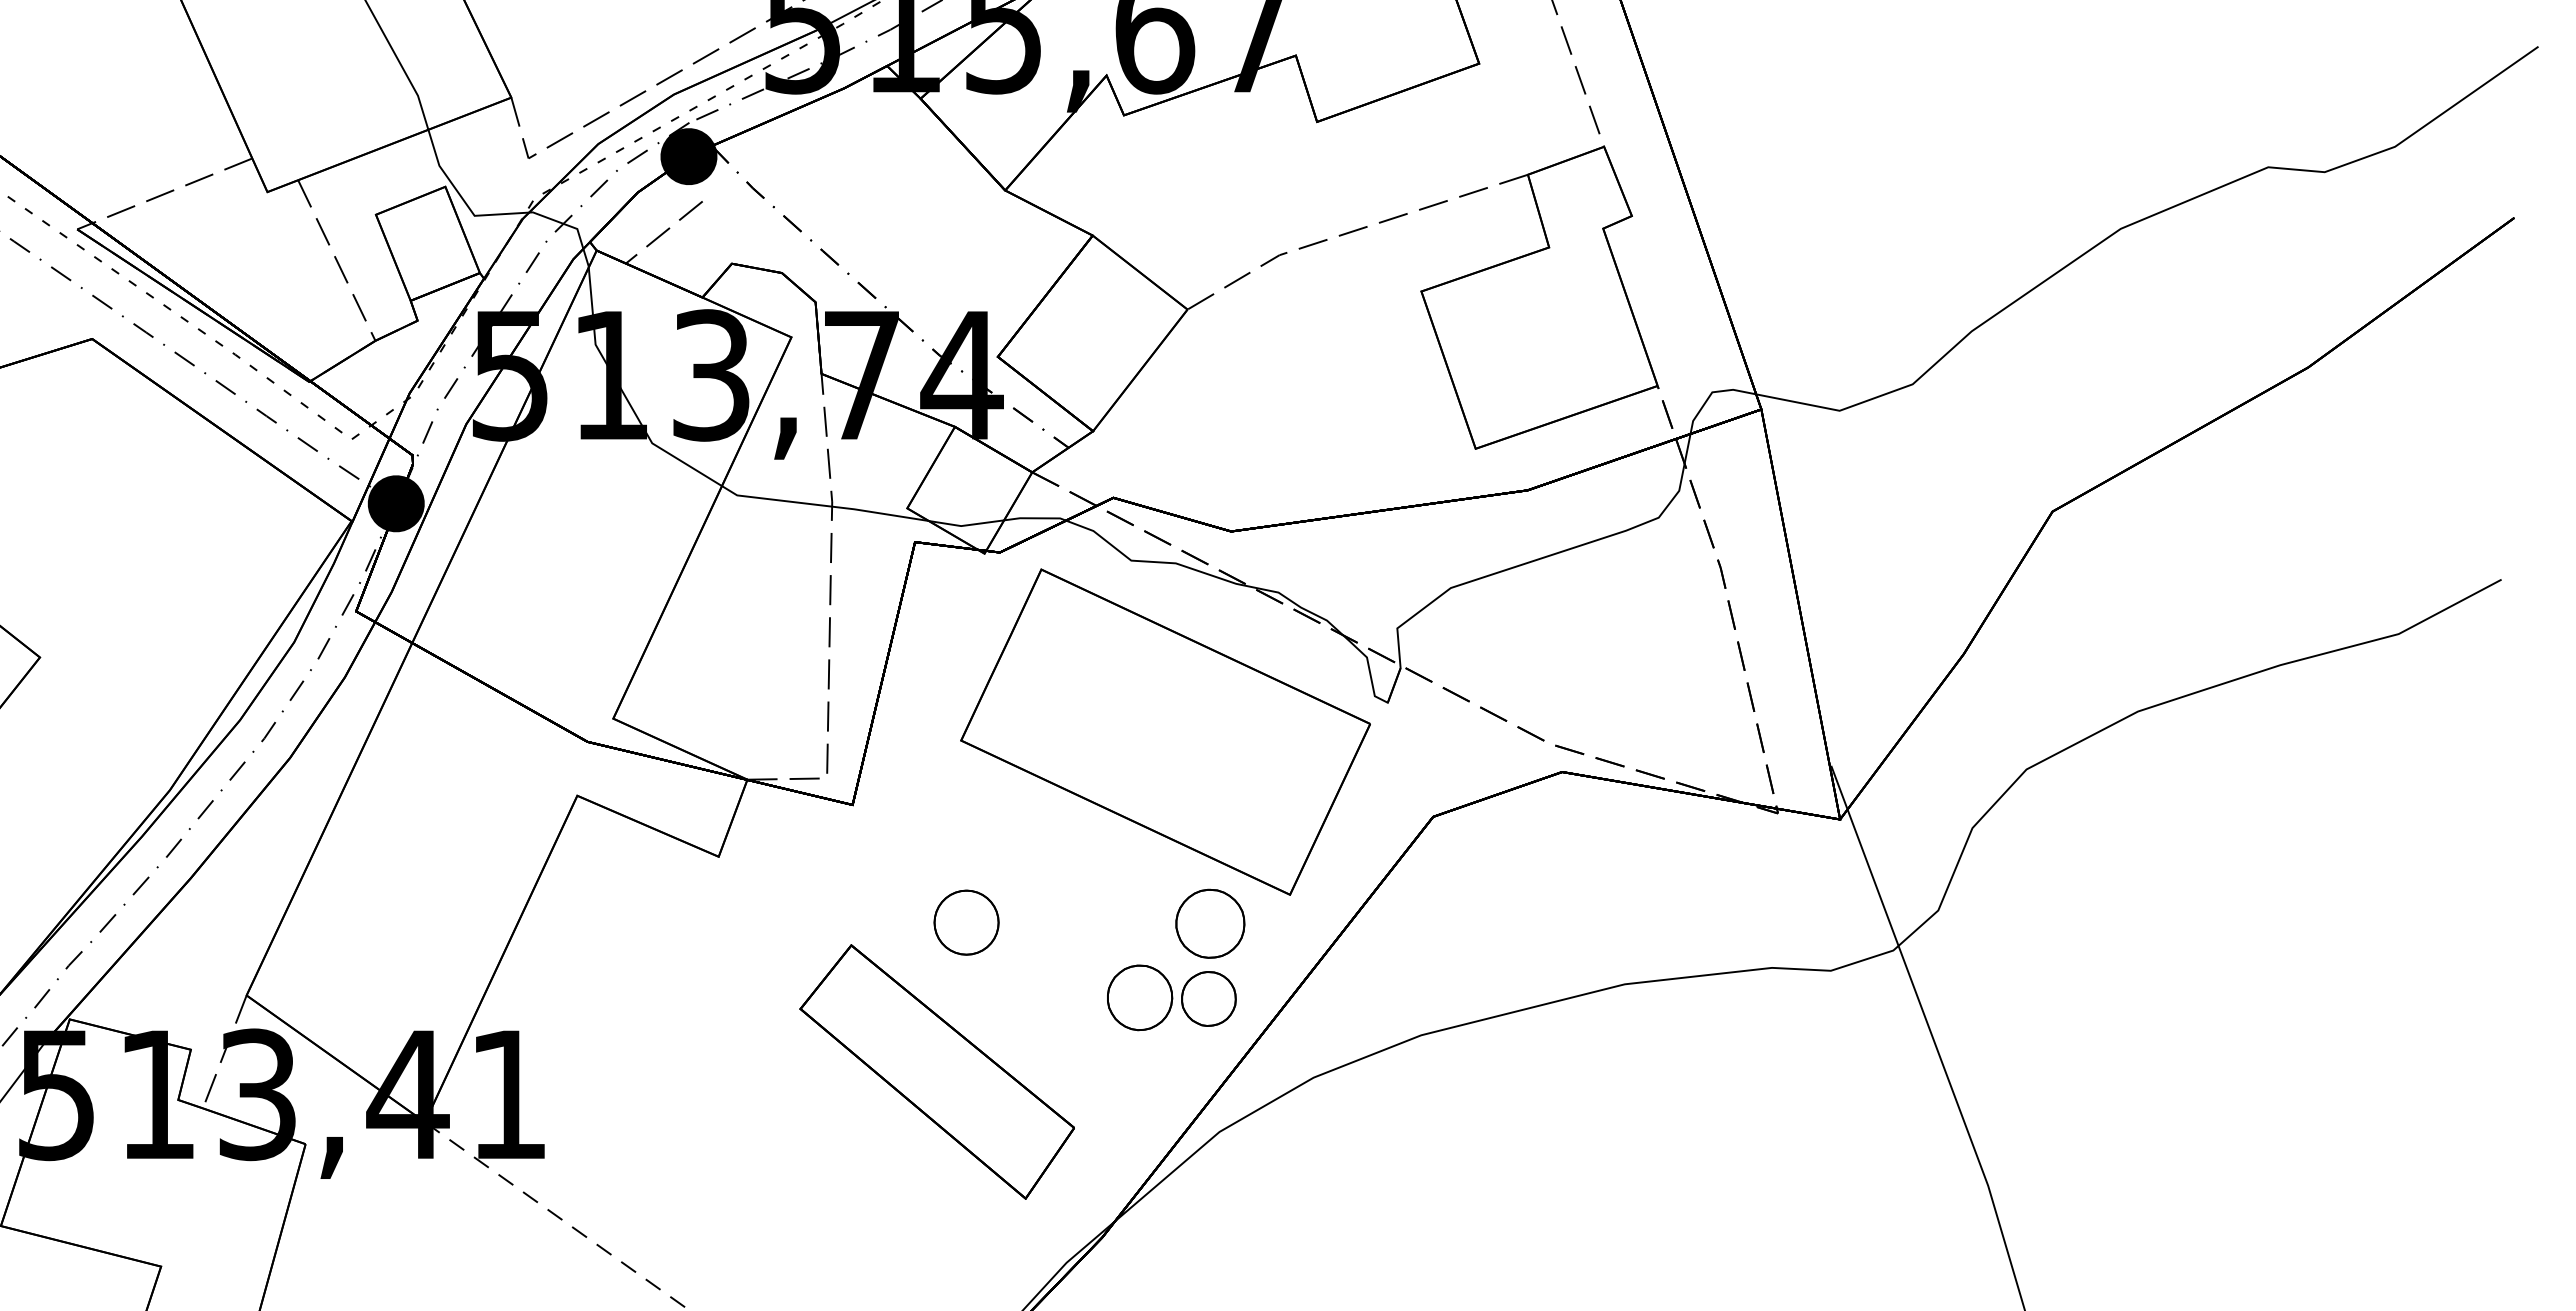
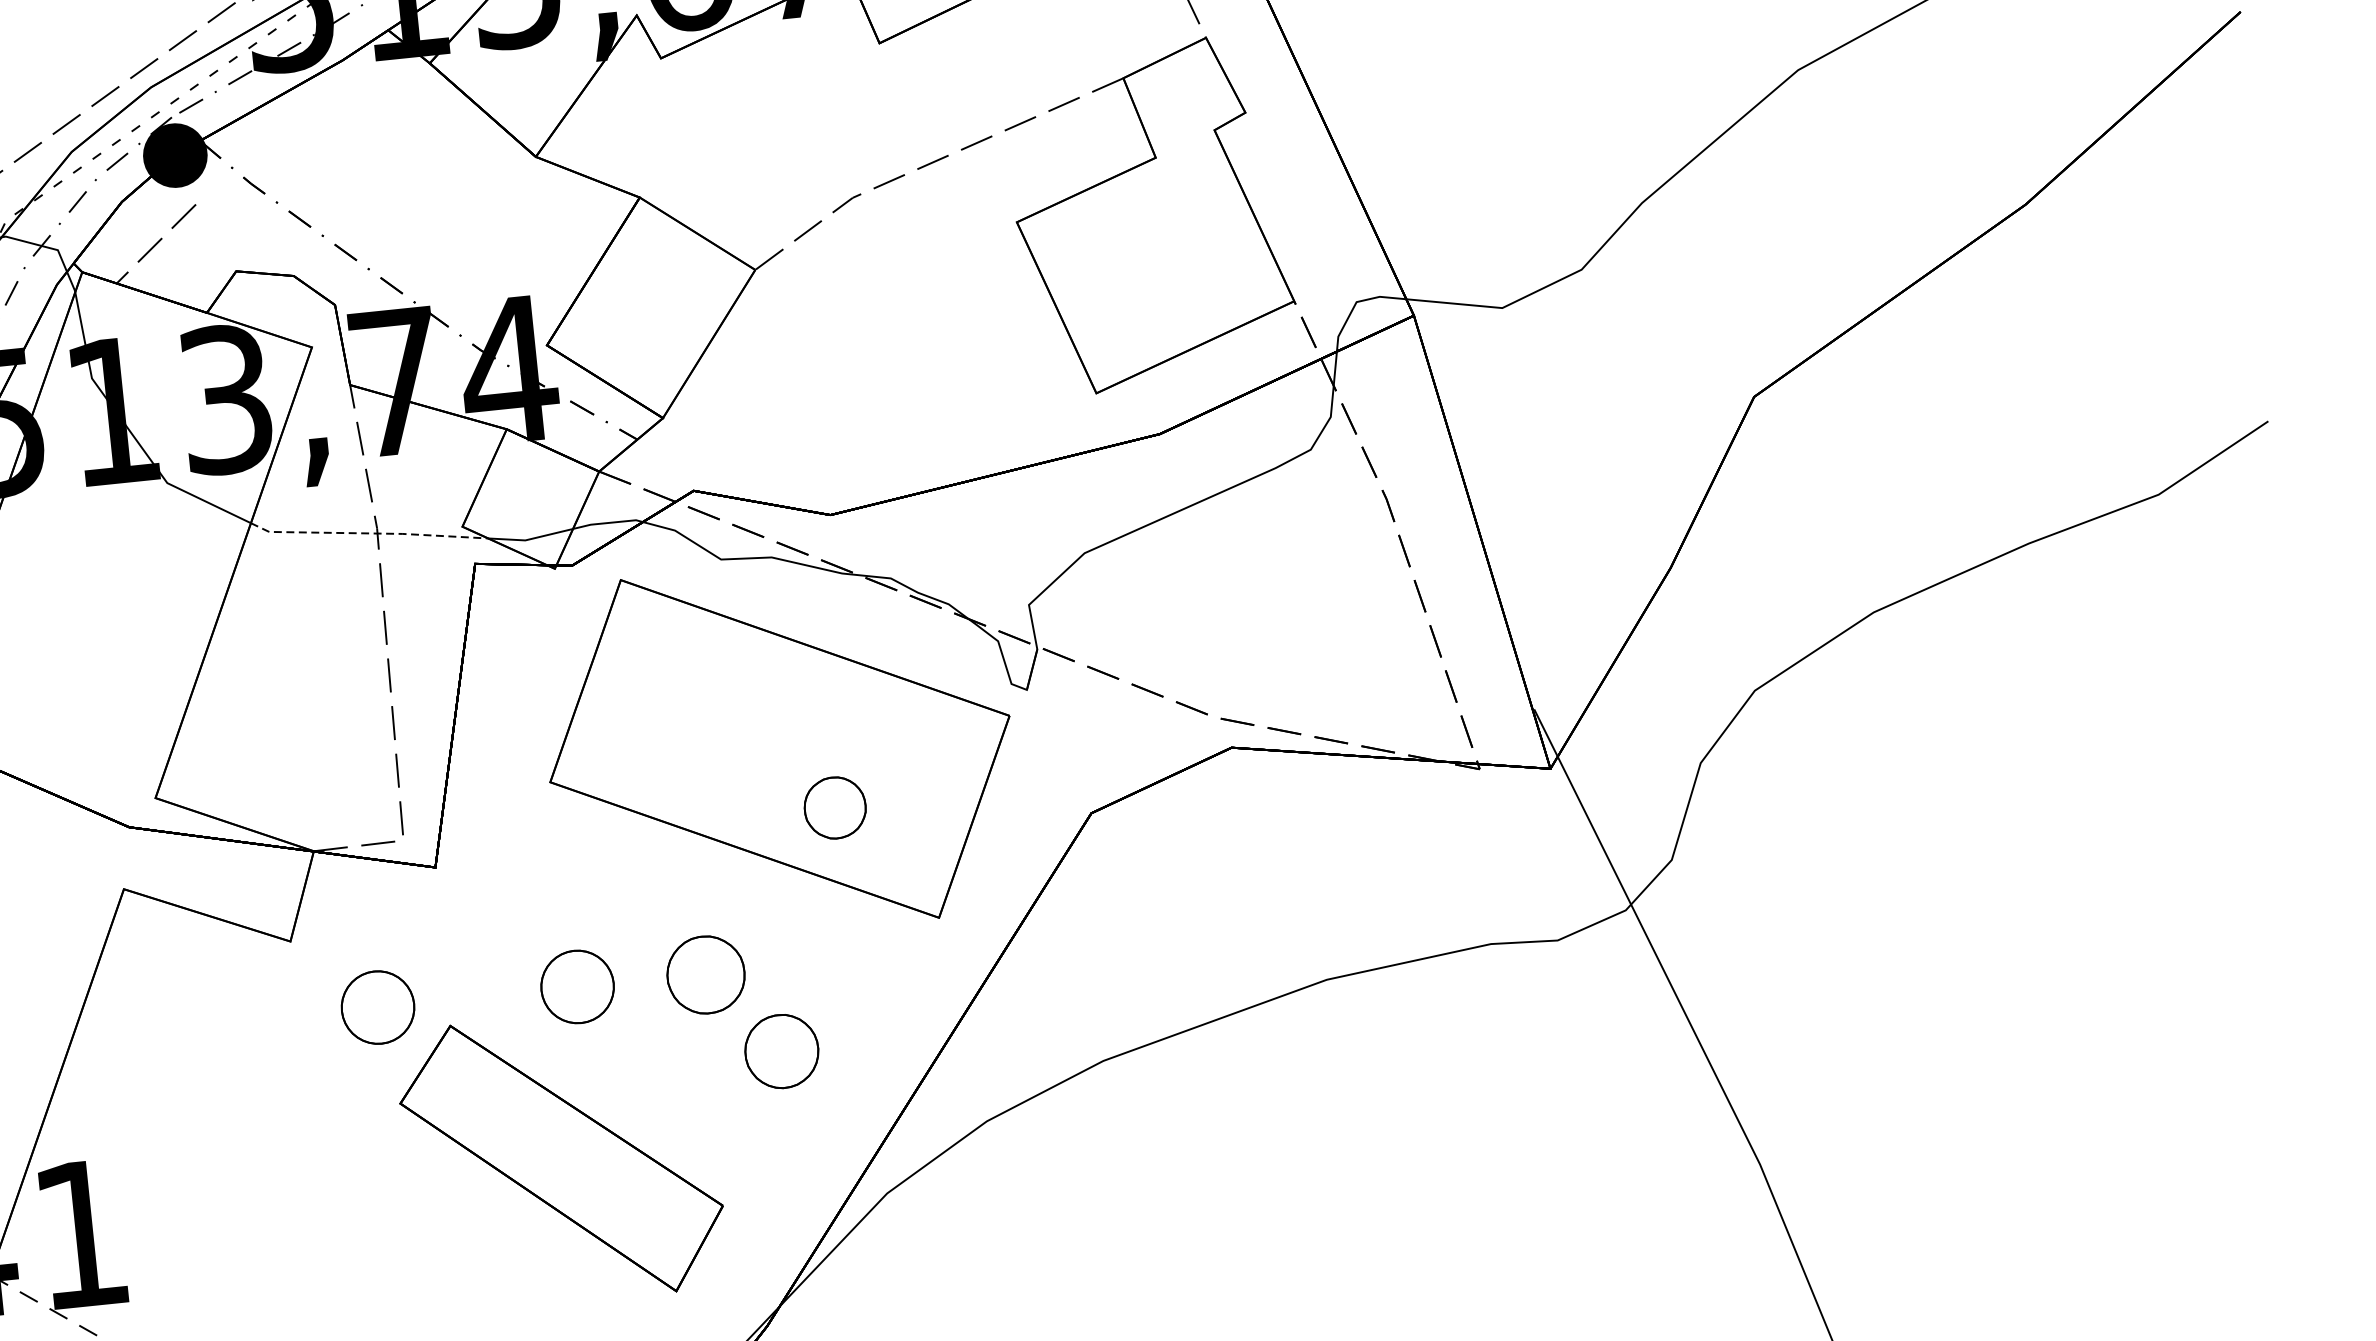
line: (824, 505) -> (368, 533), solid -> dashed
part: (789, 922) -> (377, 1007), added
part: (1210, 923) -> (706, 974), moved
part: (1208, 998) -> (834, 807), moved

